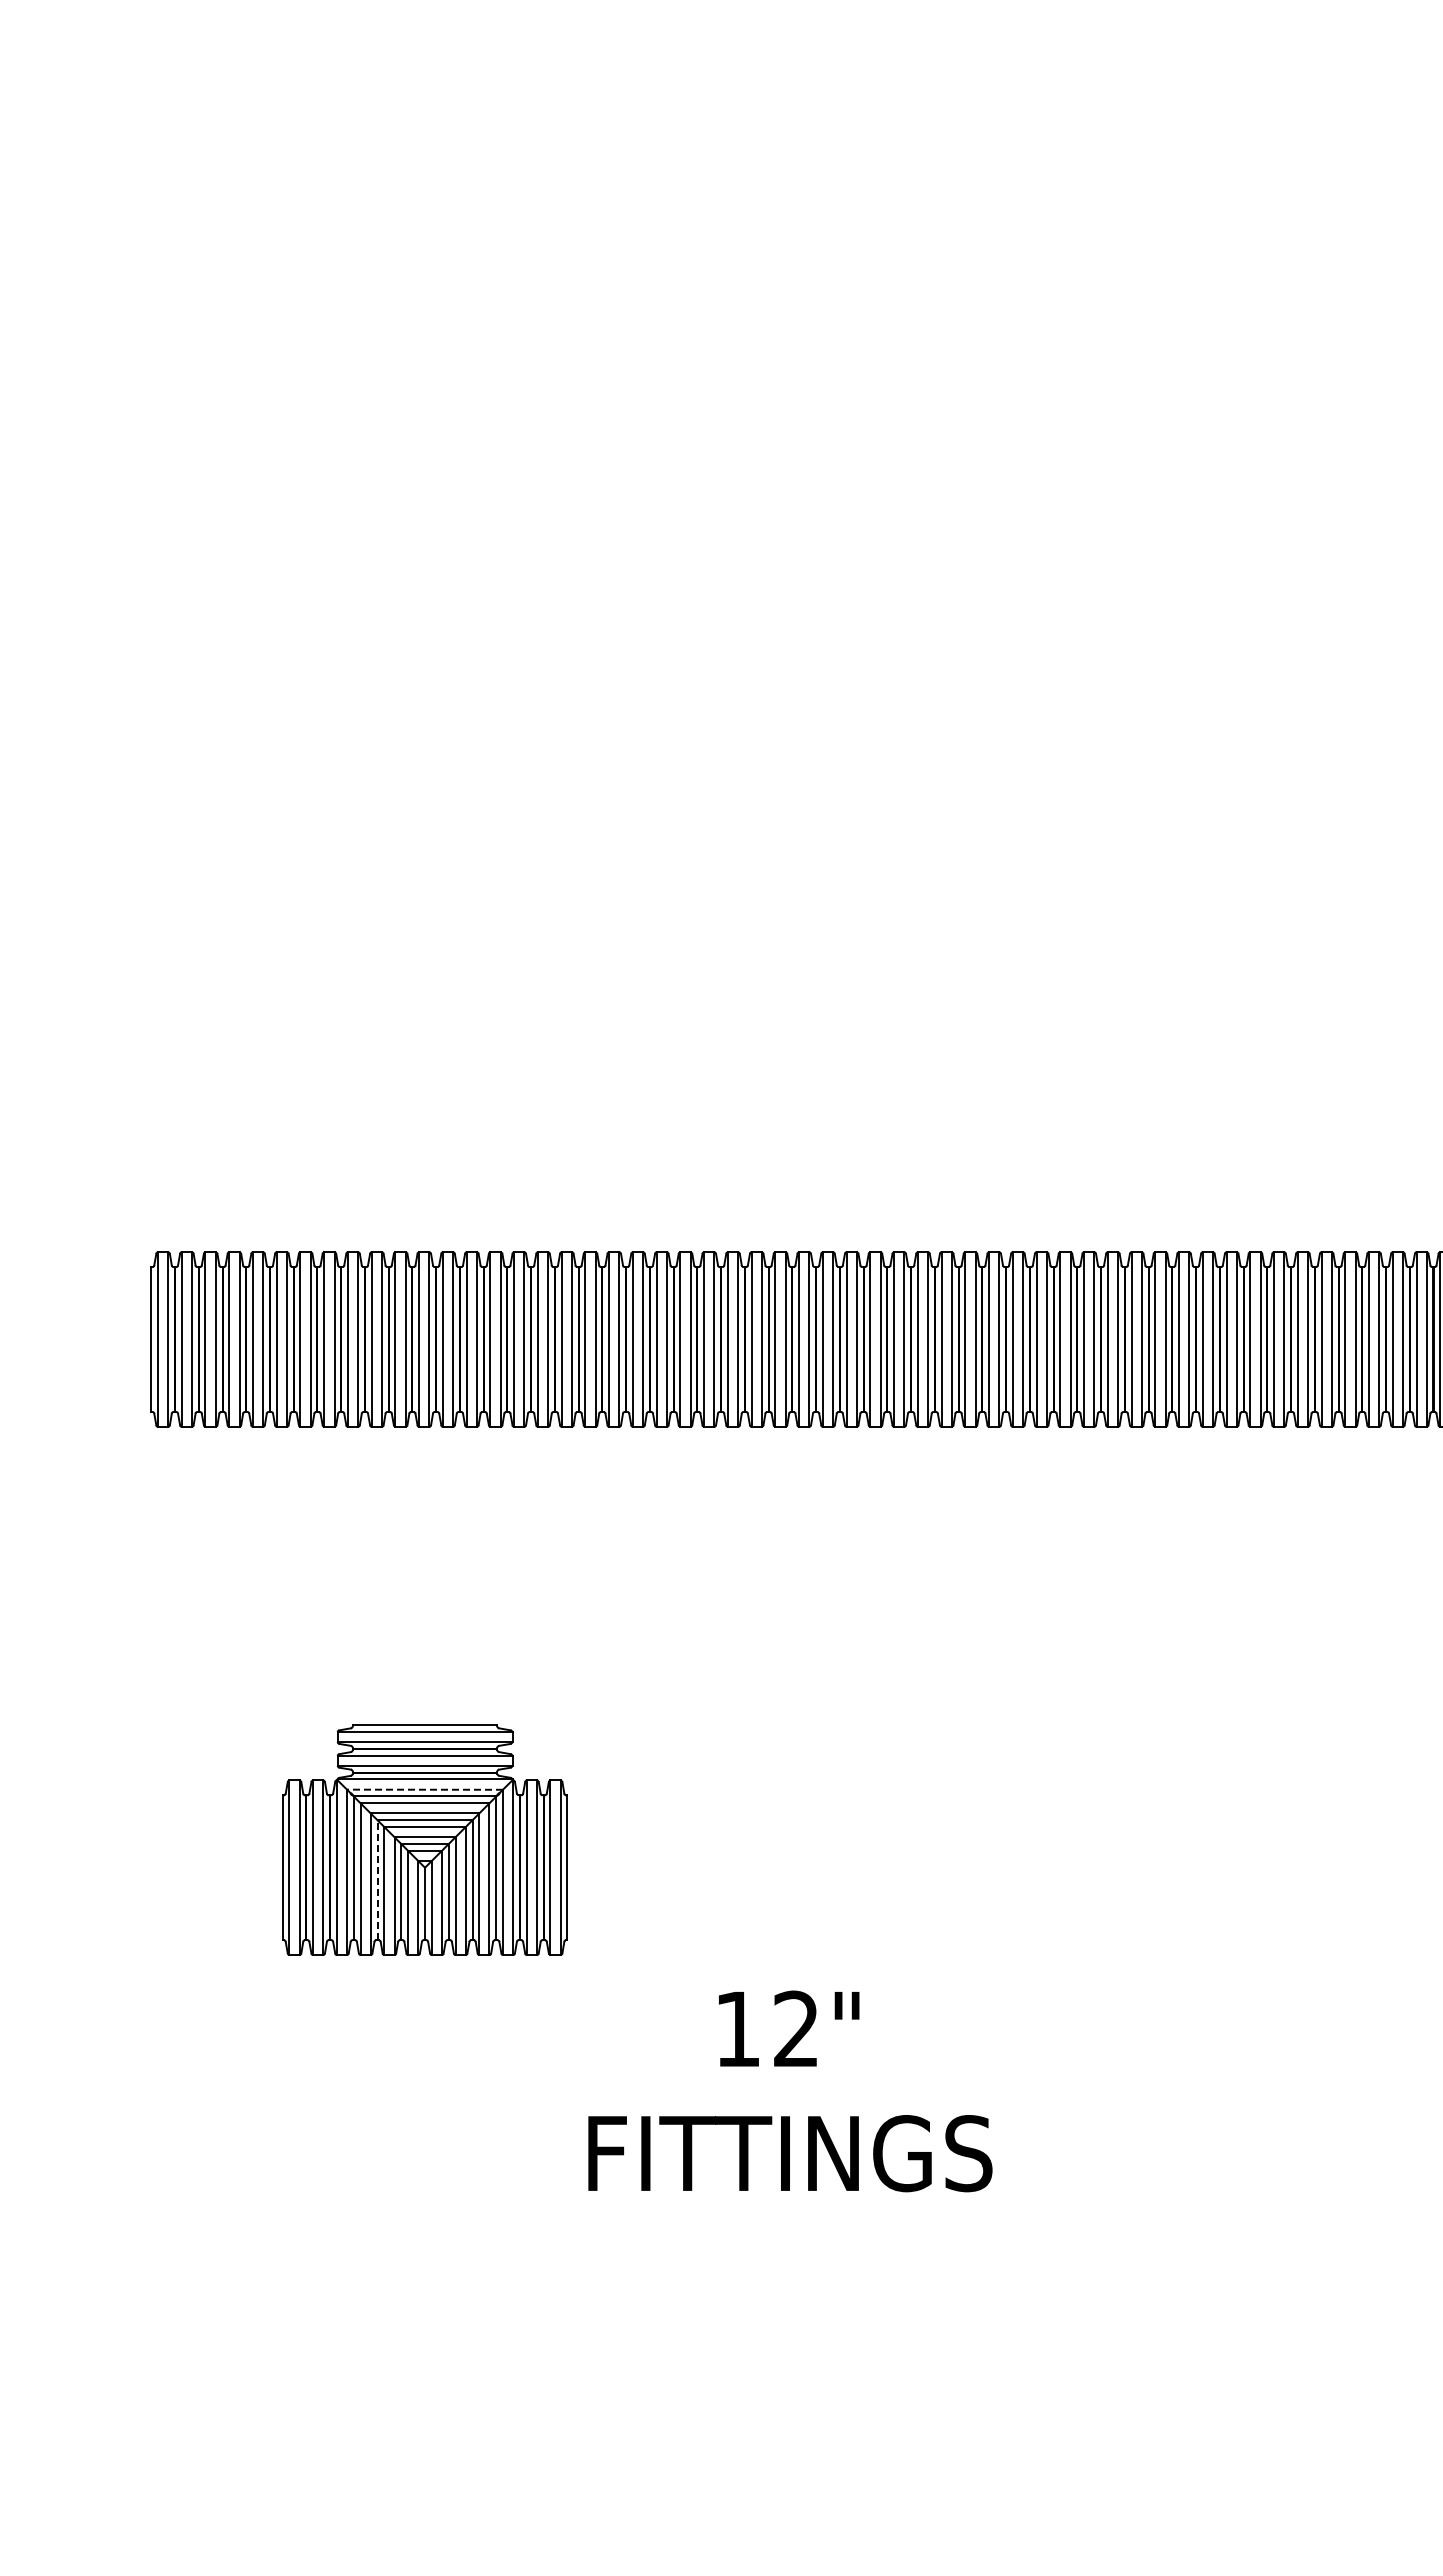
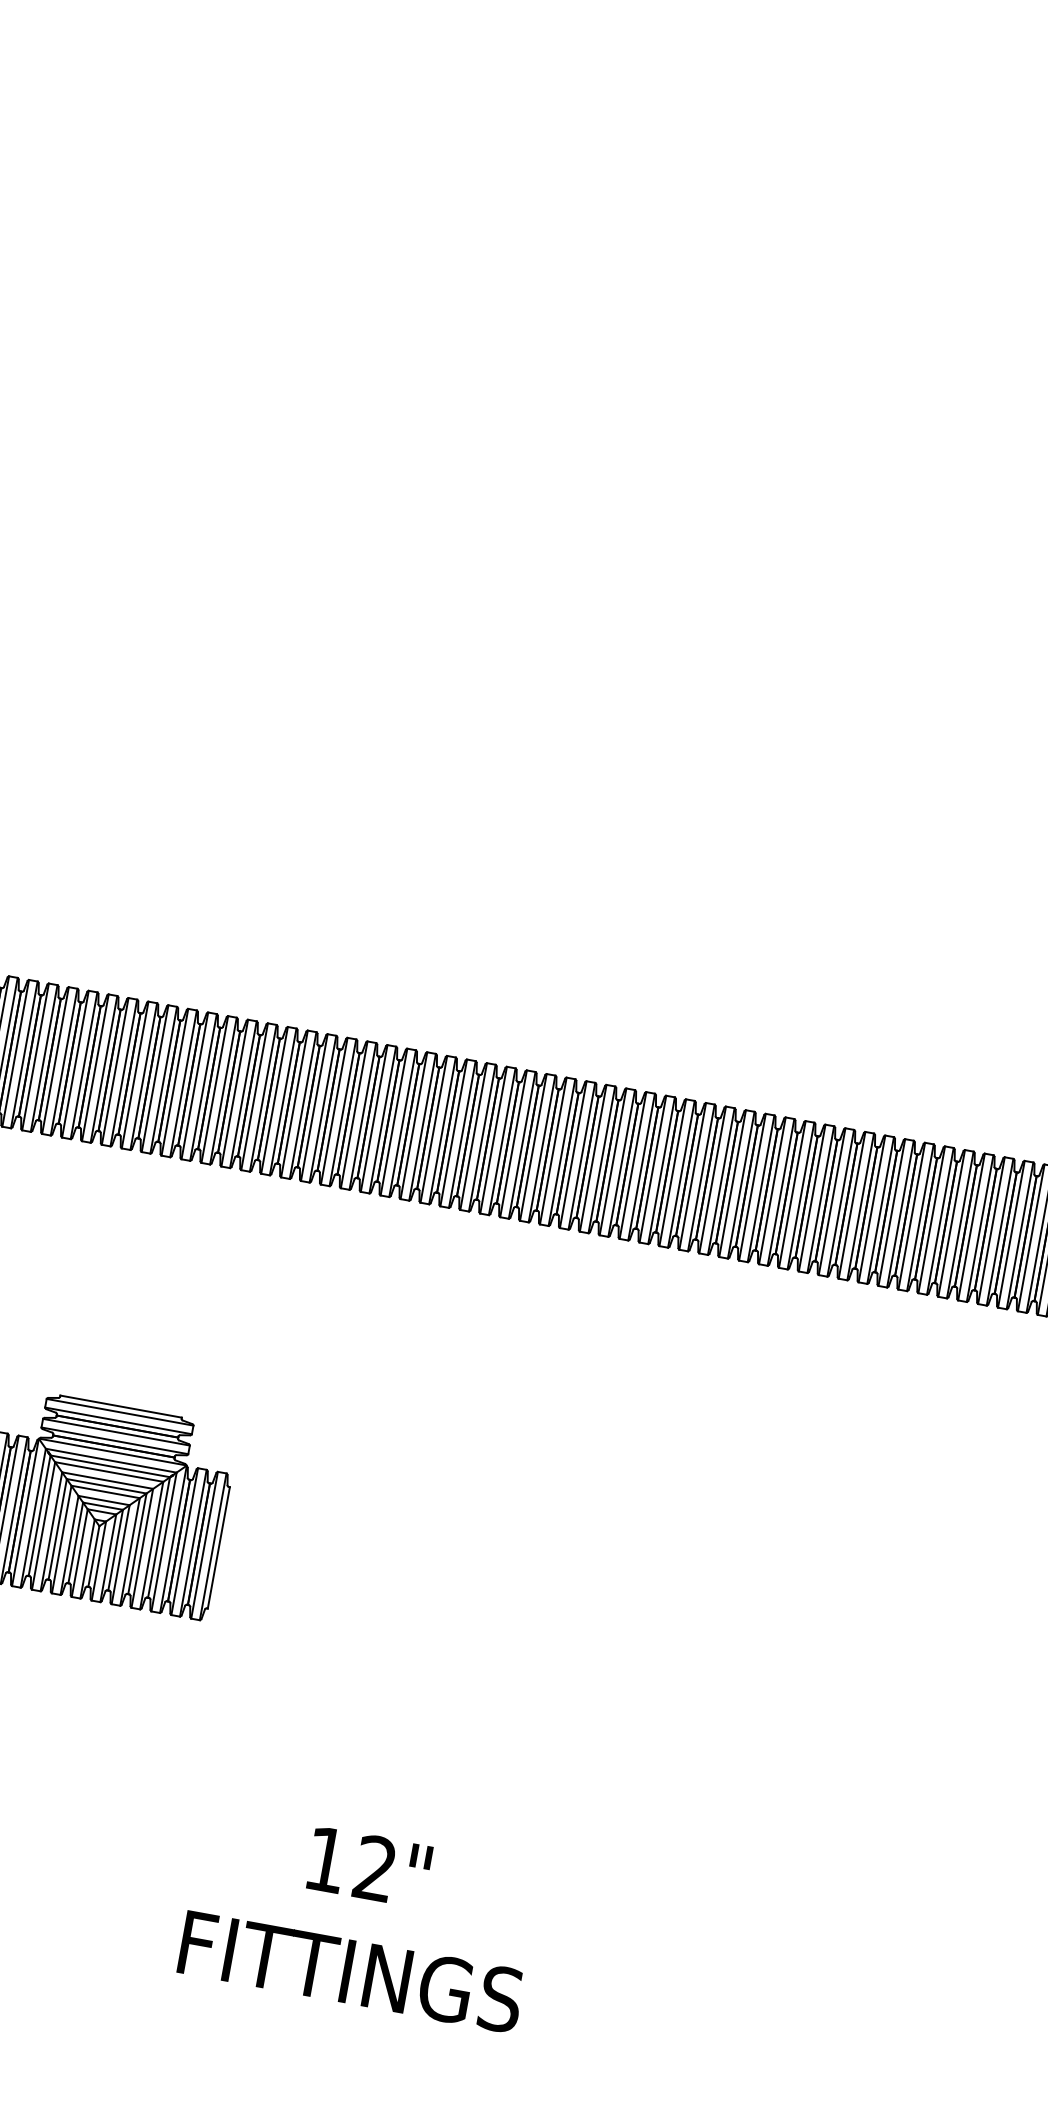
line: (425, 1789) -> (111, 1460), dashed -> solid
line: (377, 1880) -> (57, 1529), dashed -> solid
text: (790, 2091) -> (360, 1920), moved

